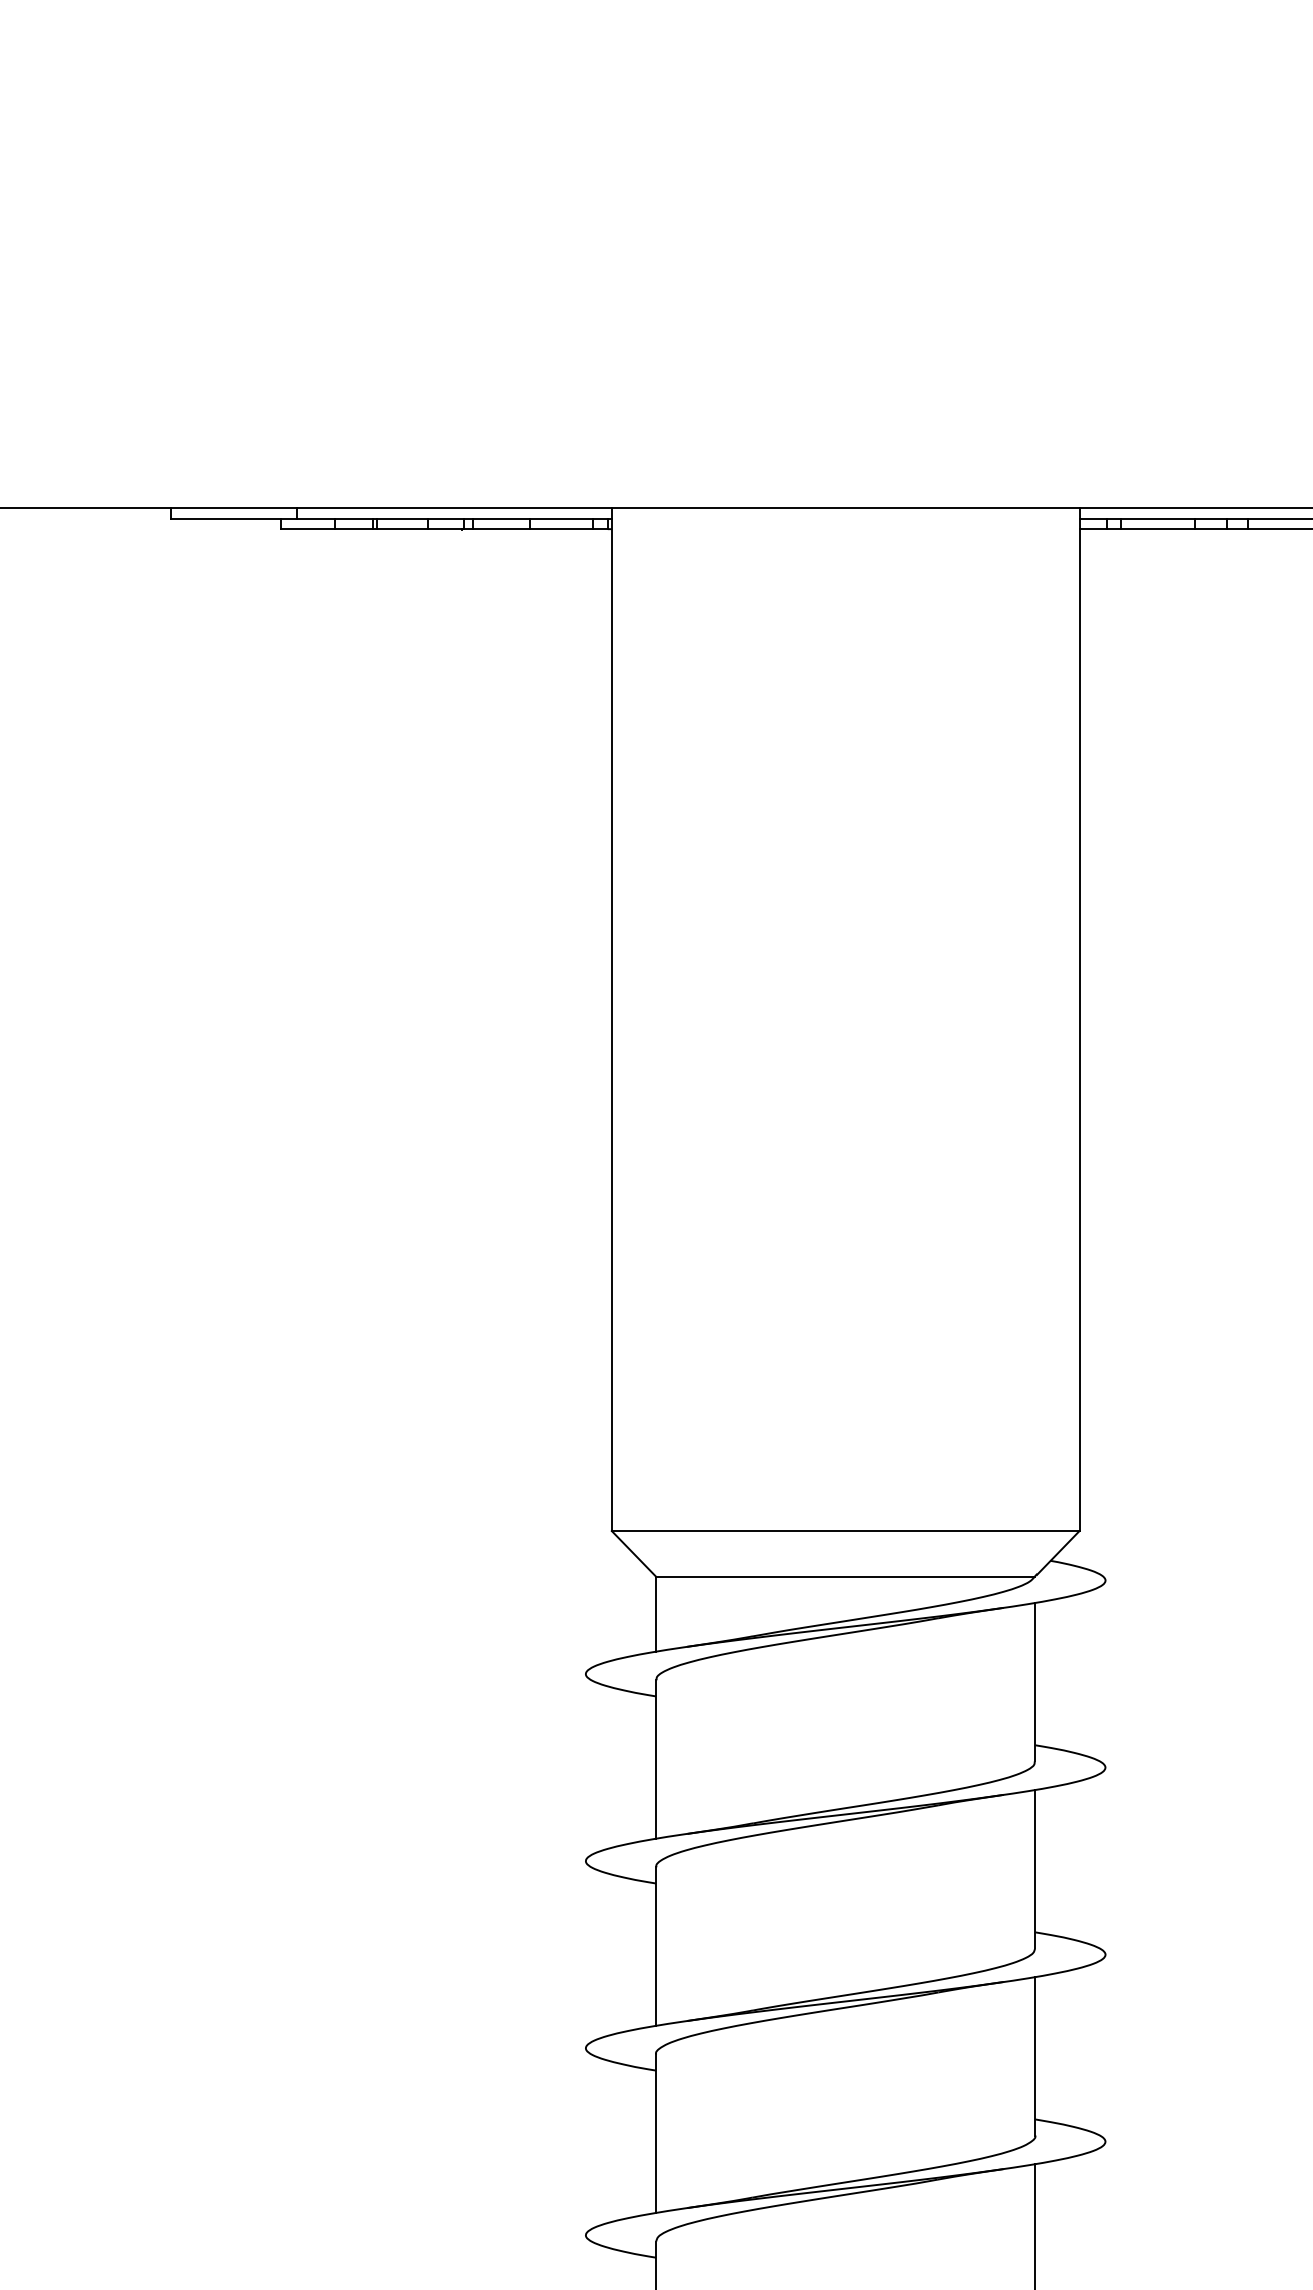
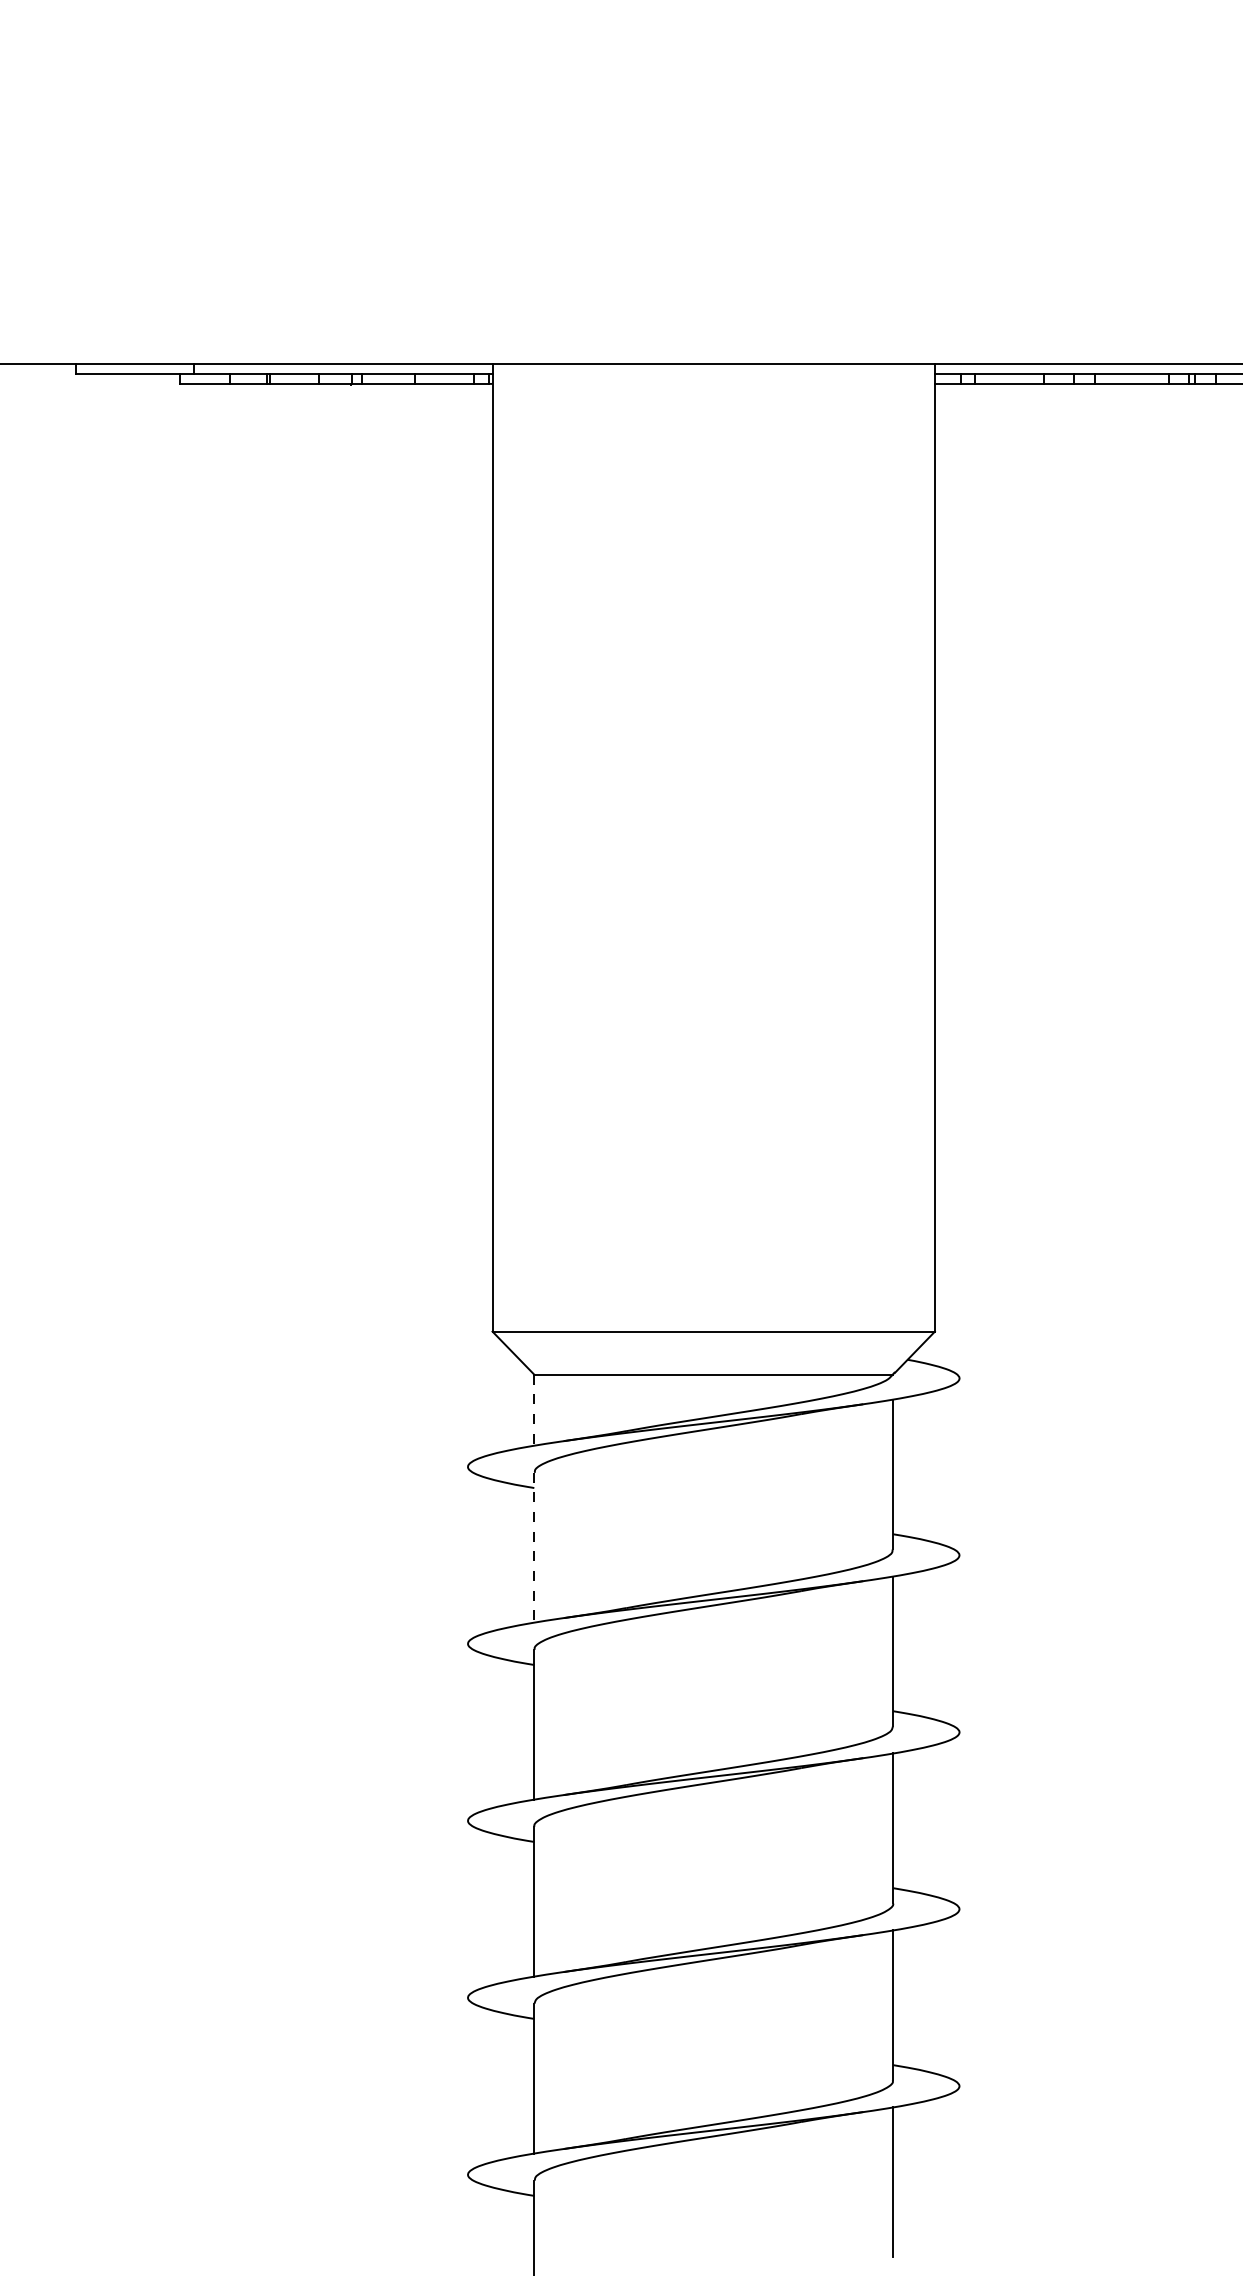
line: (656, 1614) -> (534, 1410), solid -> dashed
line: (656, 1759) -> (534, 1547), solid -> dashed

